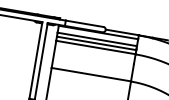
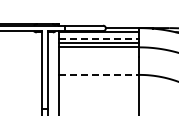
line: (97, 39) -> (99, 38), solid -> dashed
line: (91, 74) -> (99, 74), solid -> dashed

